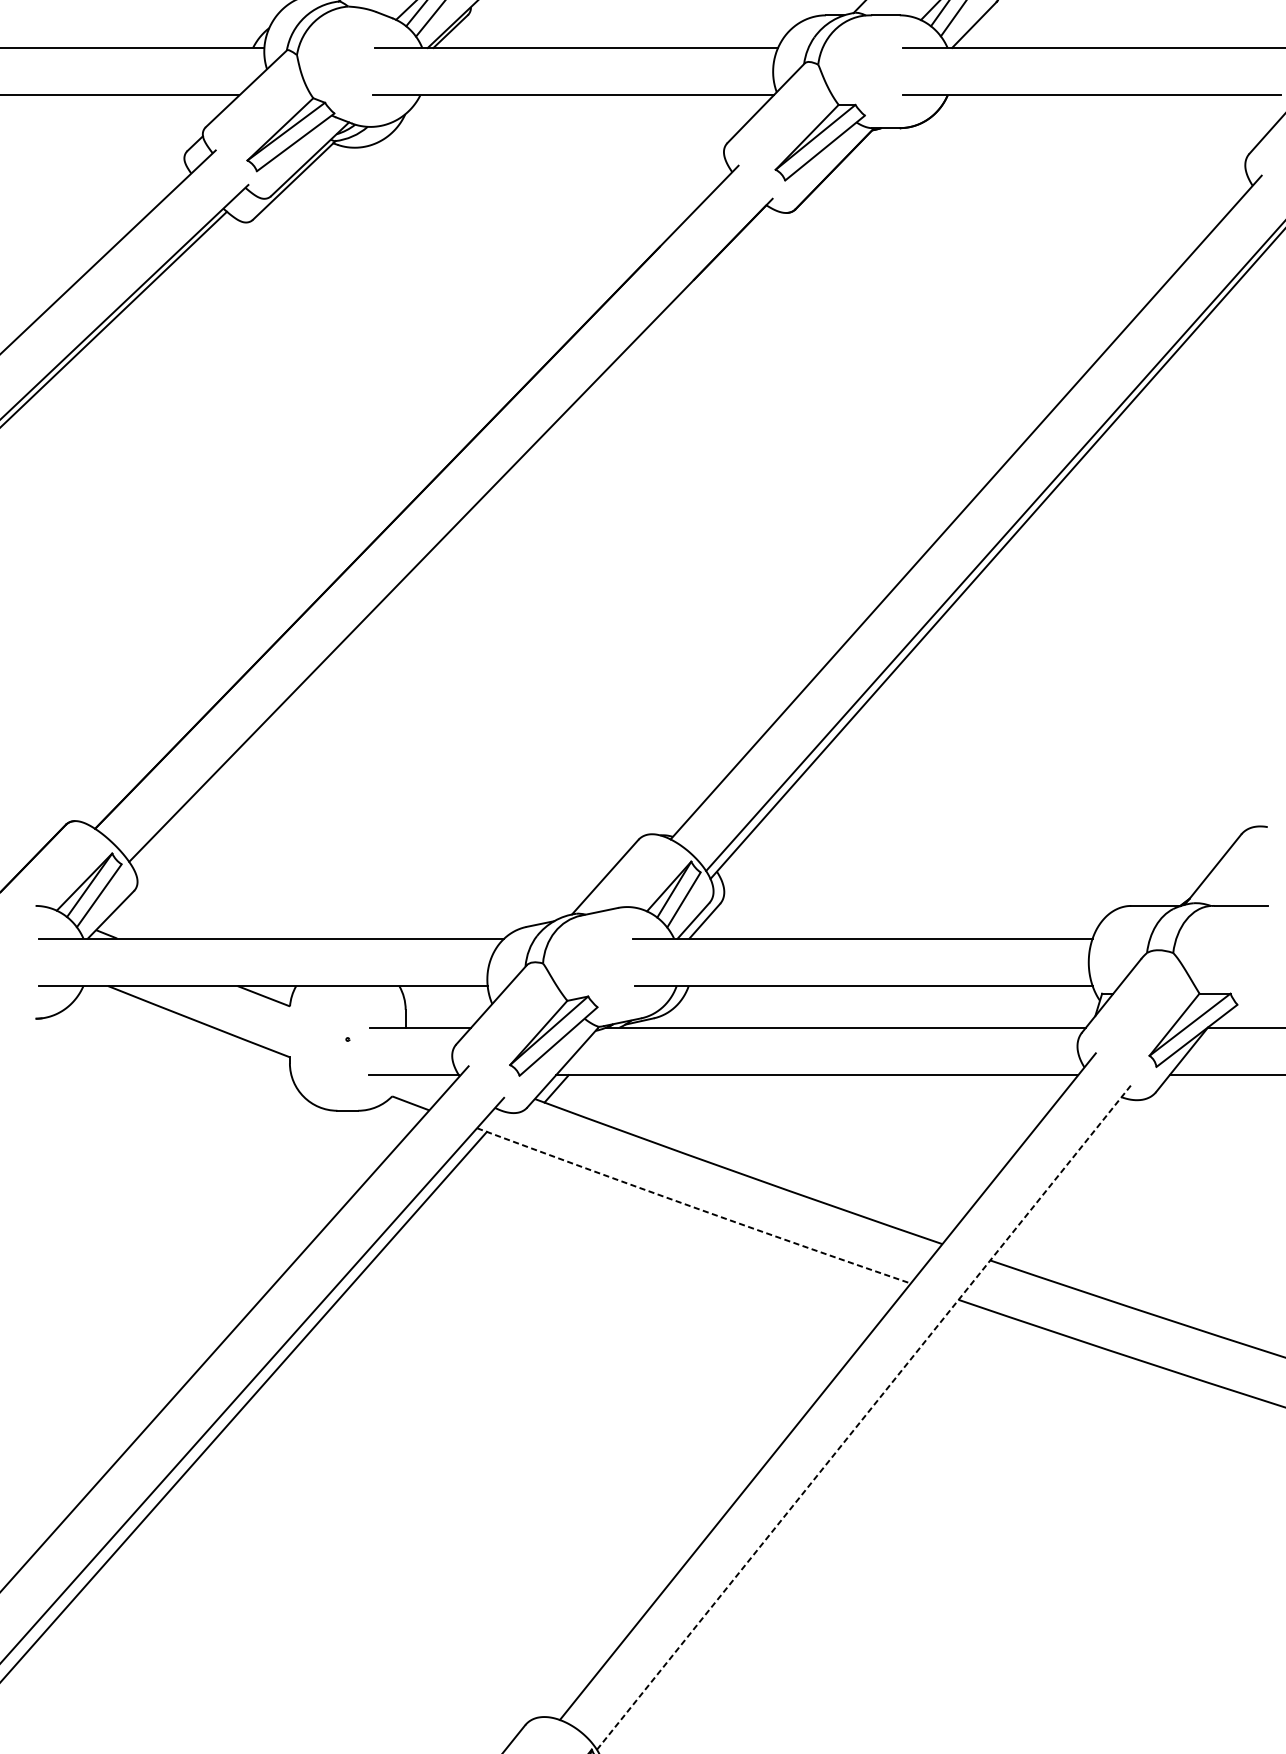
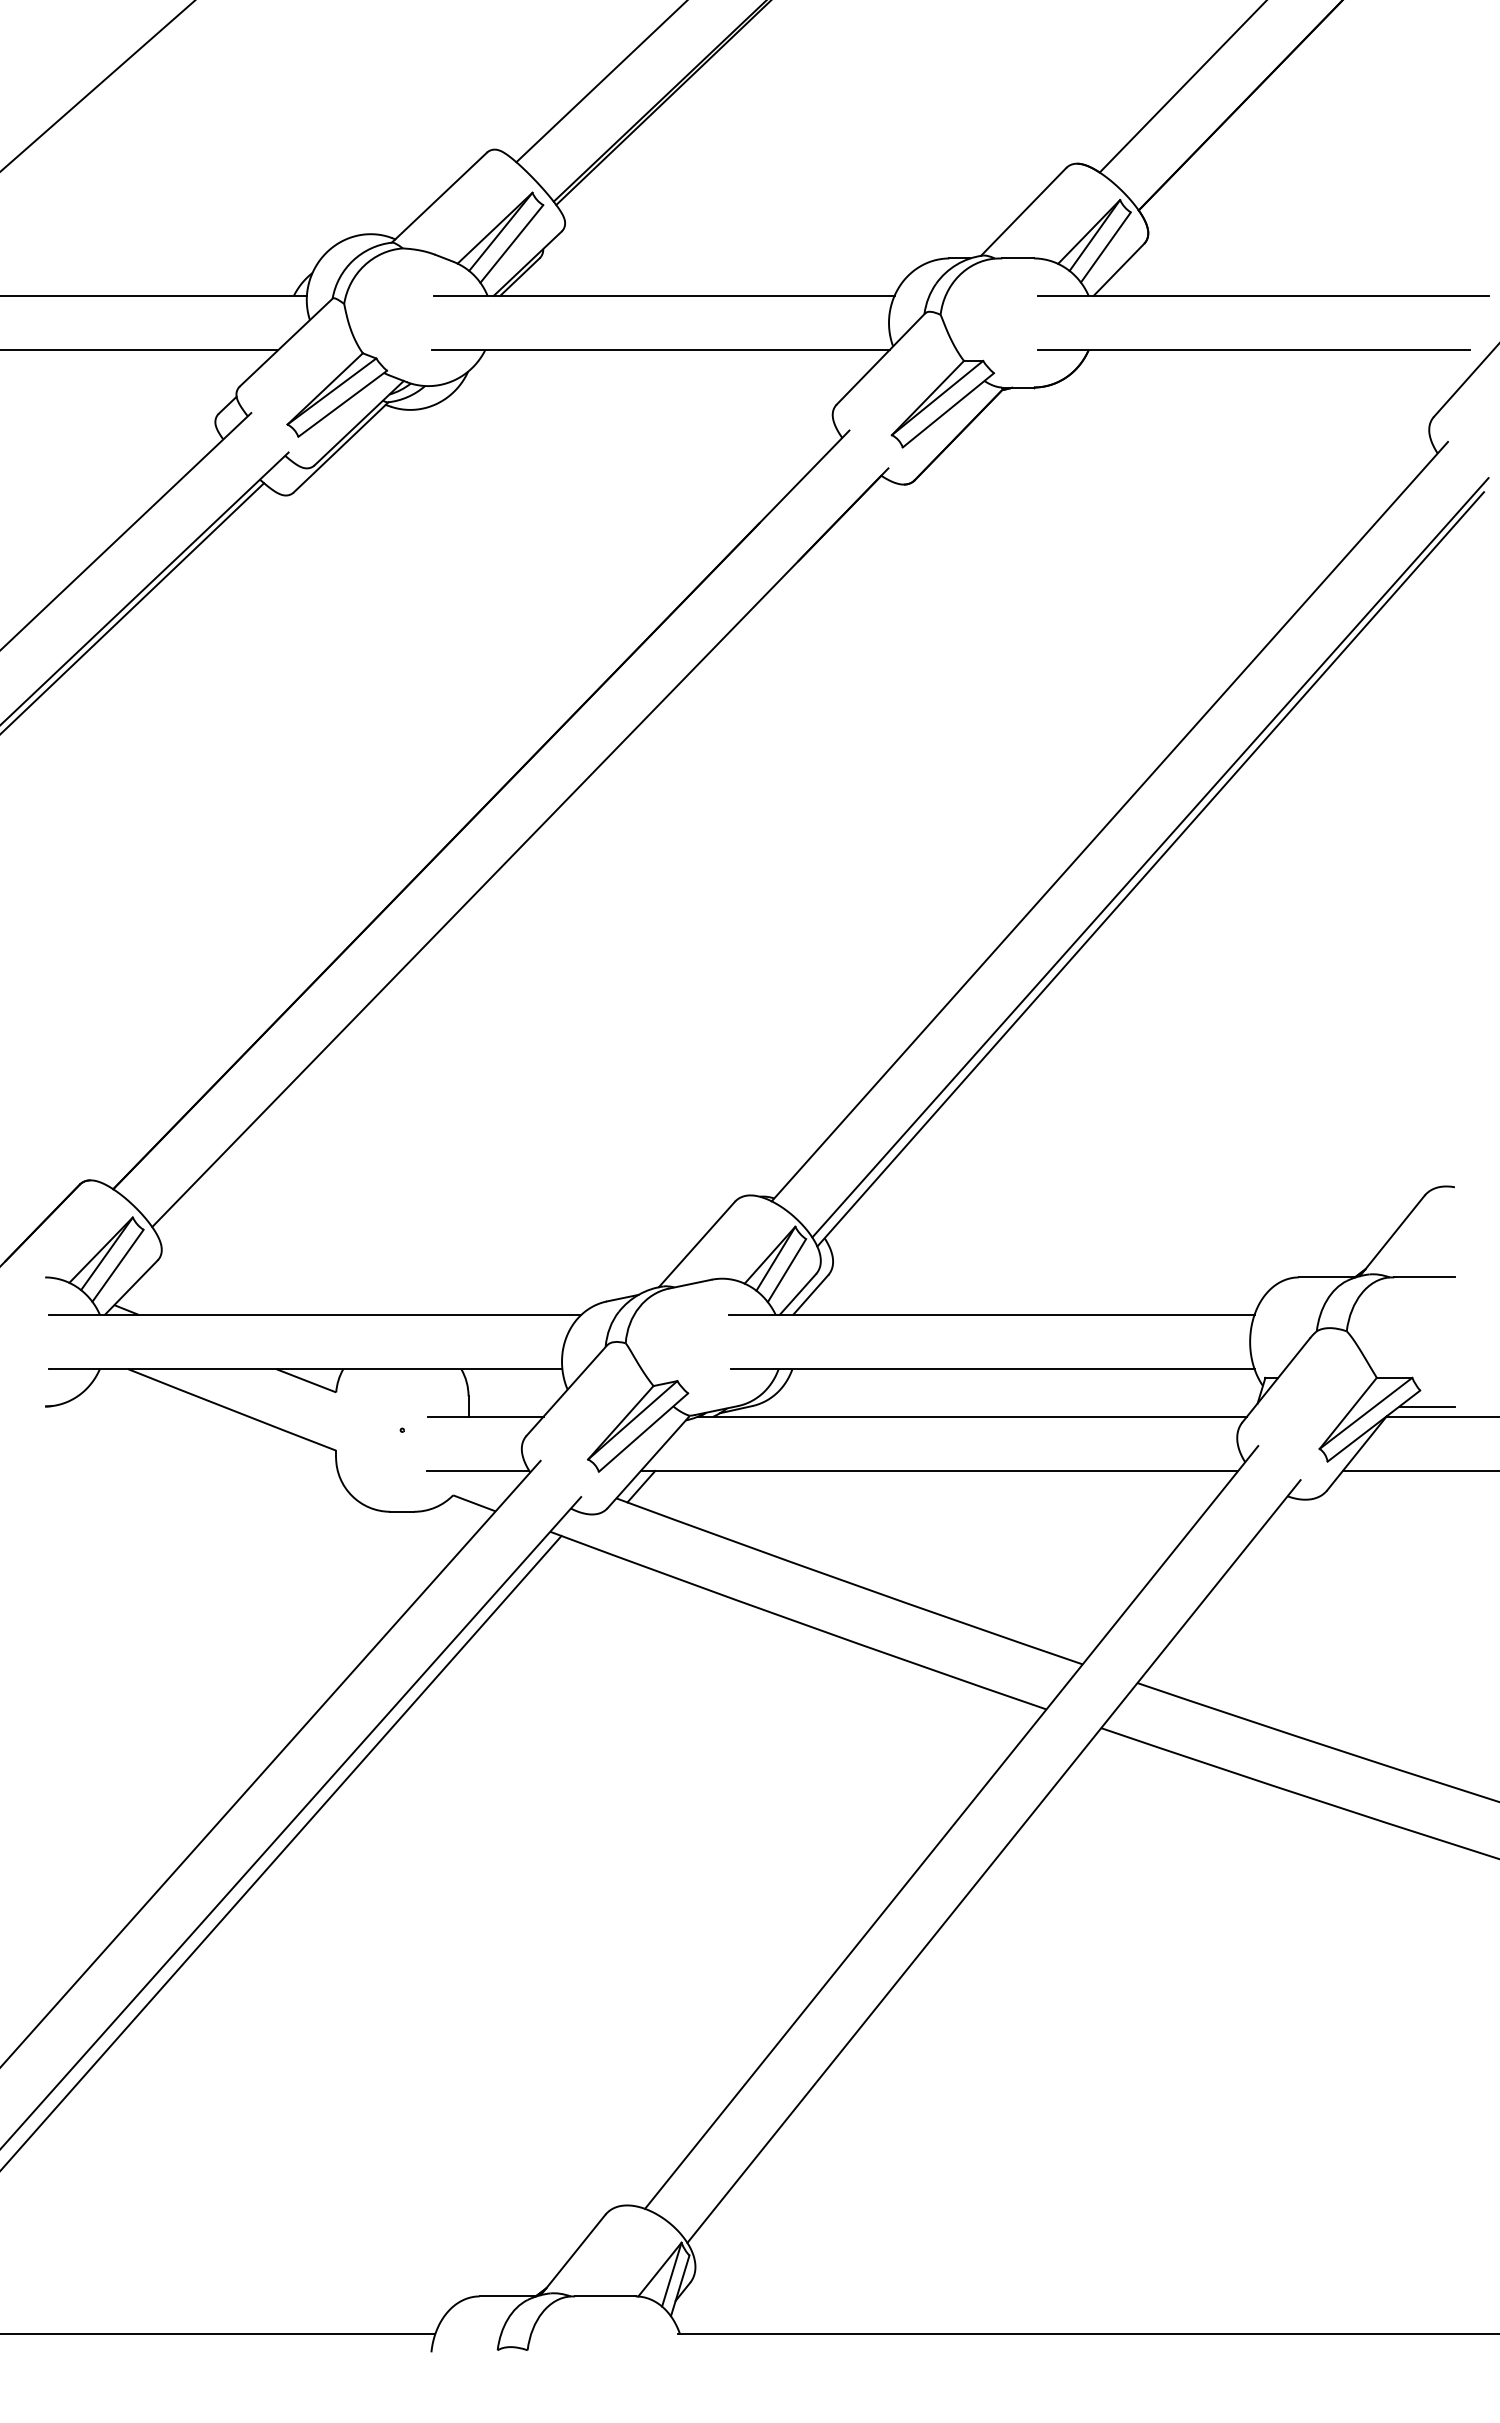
line: (1242, 1018) -> (1426, 1406), added
arc: (693, 1207) -> (797, 1622), dashed -> solid
line: (865, 1416) -> (994, 1861), dashed -> solid

